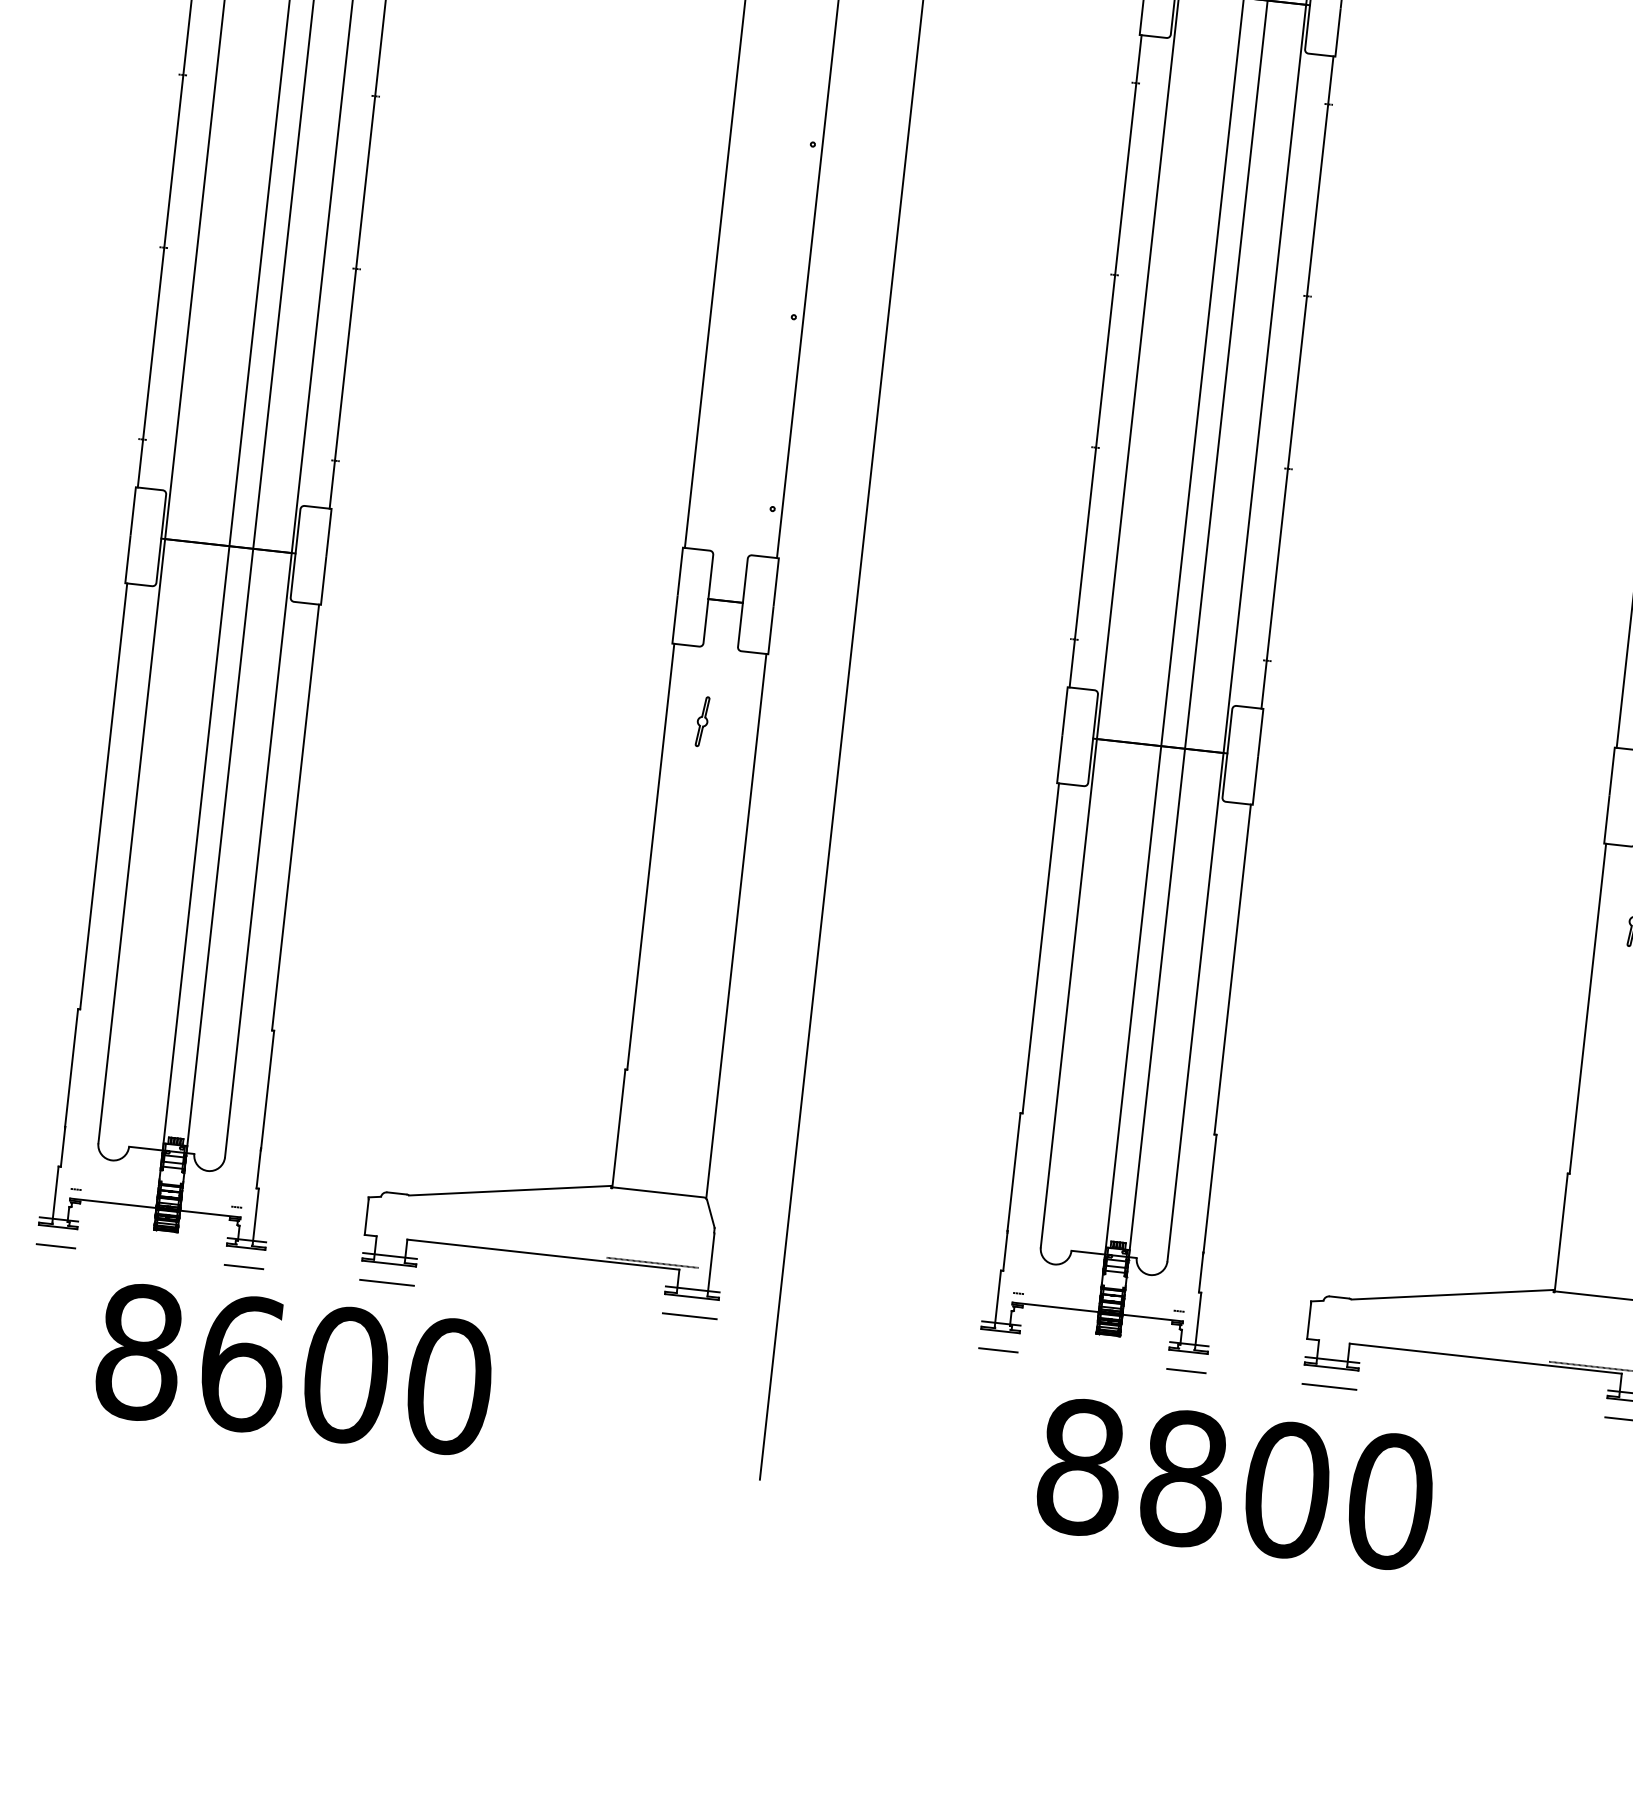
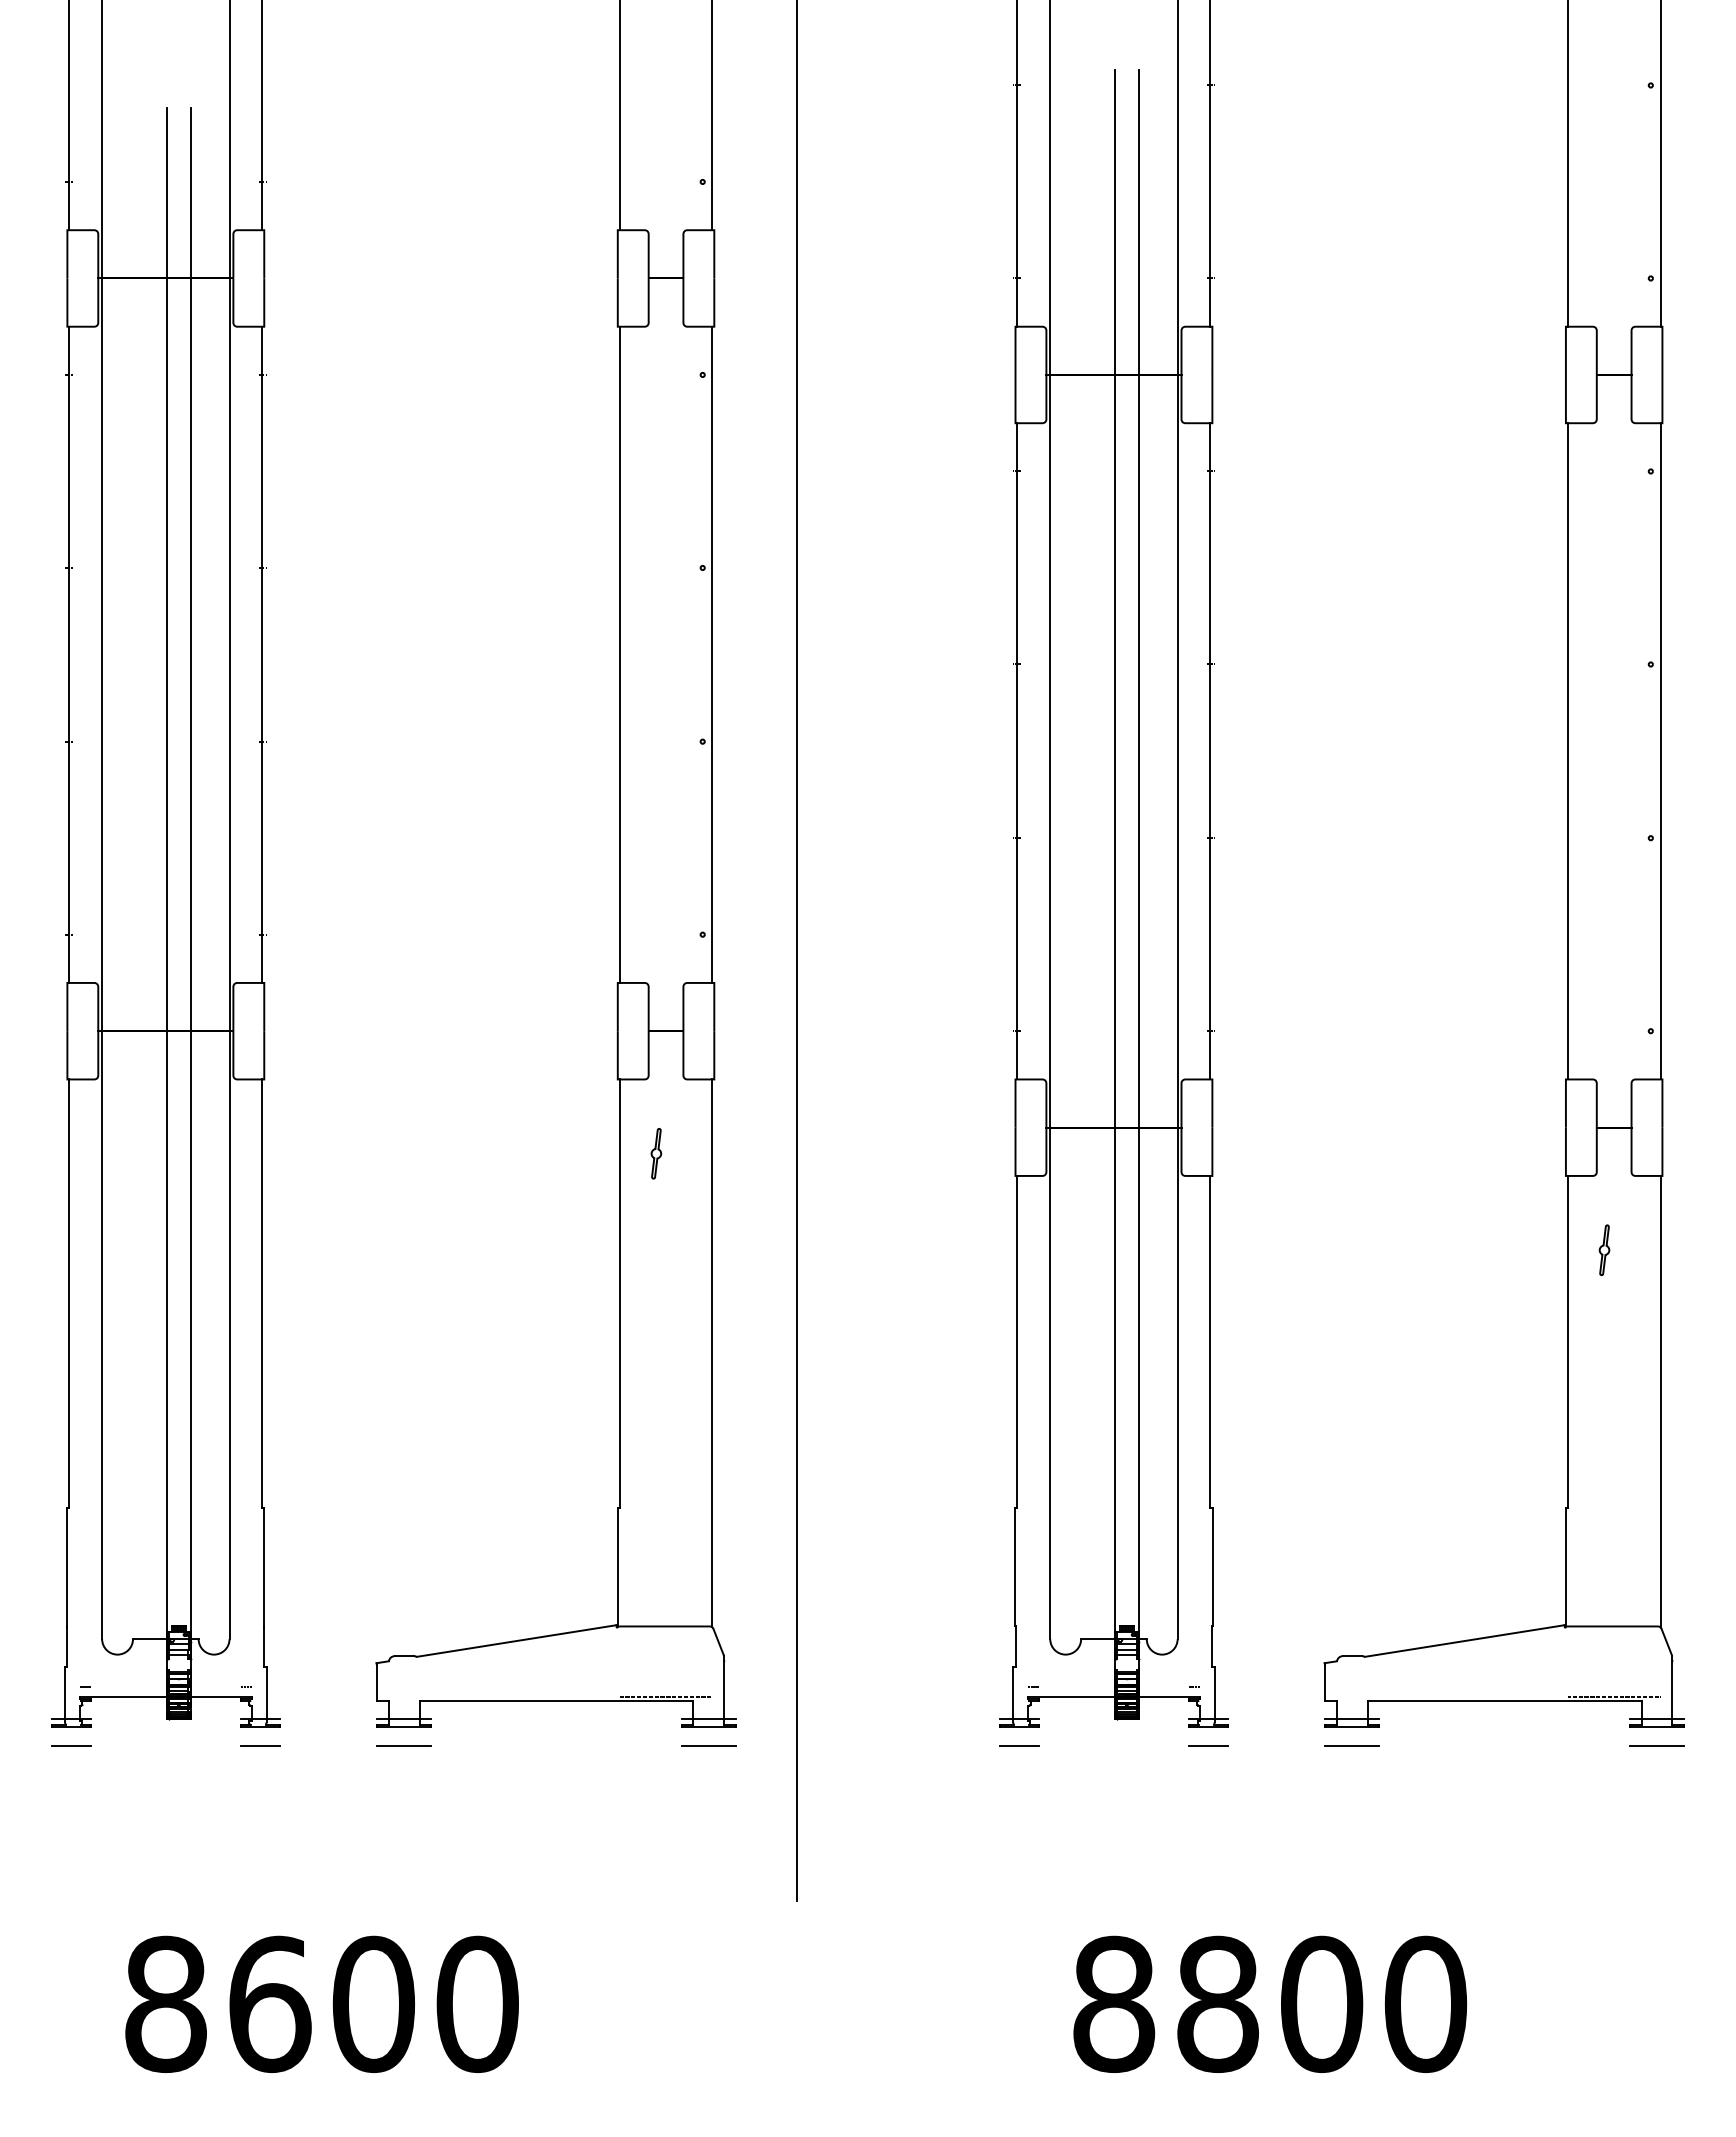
text: (294, 1368) -> (321, 2003), moved
text: (1236, 1483) -> (1270, 2003), moved

